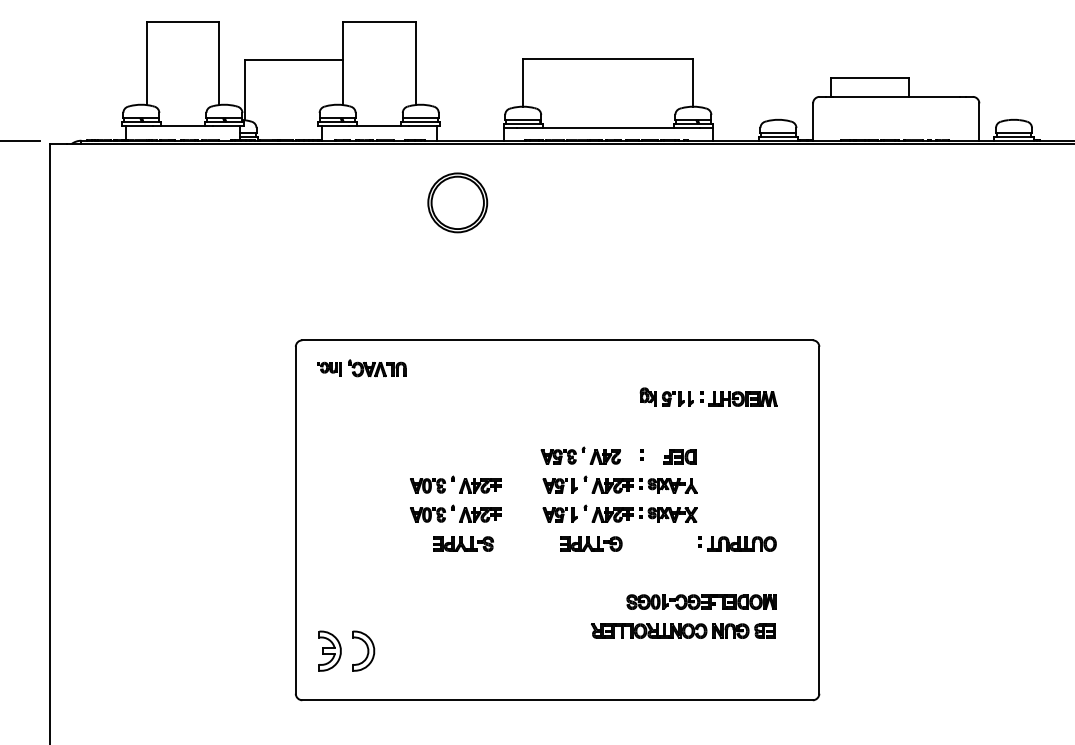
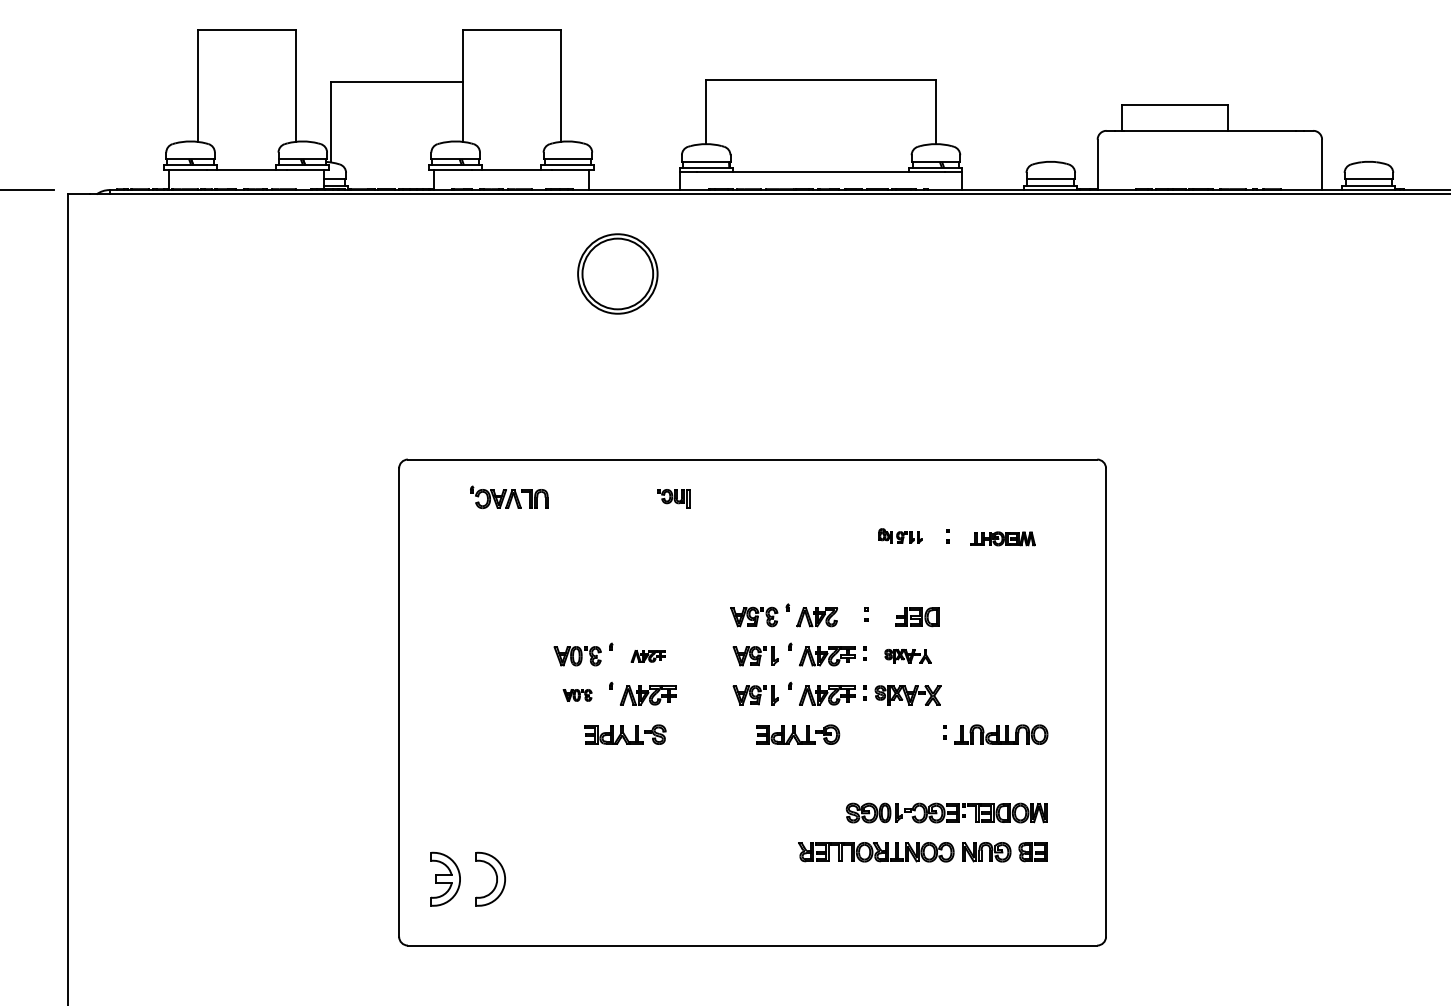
part: (329, 369) -> (673, 498), moved
part: (667, 396) -> (900, 535), size x0.6
part: (743, 398) -> (1003, 538), size x0.7
part: (479, 486) -> (647, 656), size x0.6
part: (672, 486) -> (907, 656), size x0.7
part: (427, 515) -> (577, 695), size x0.6

